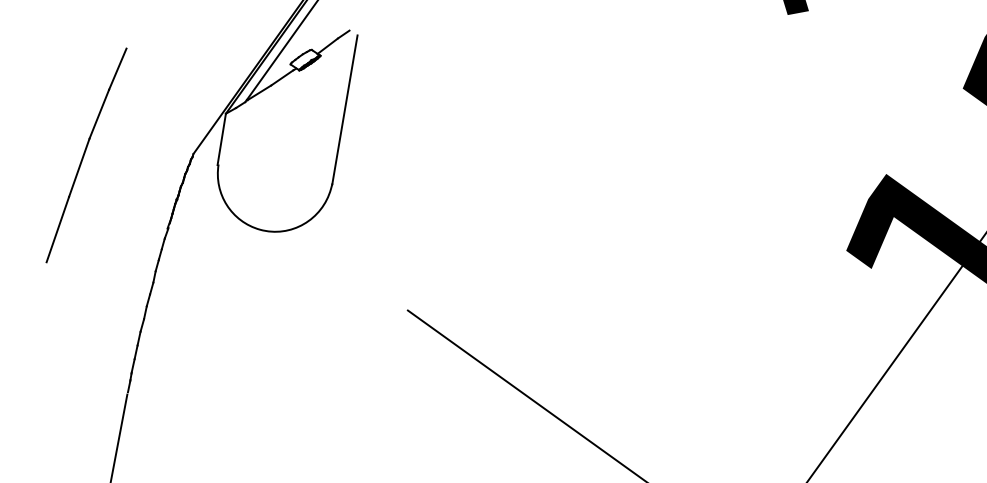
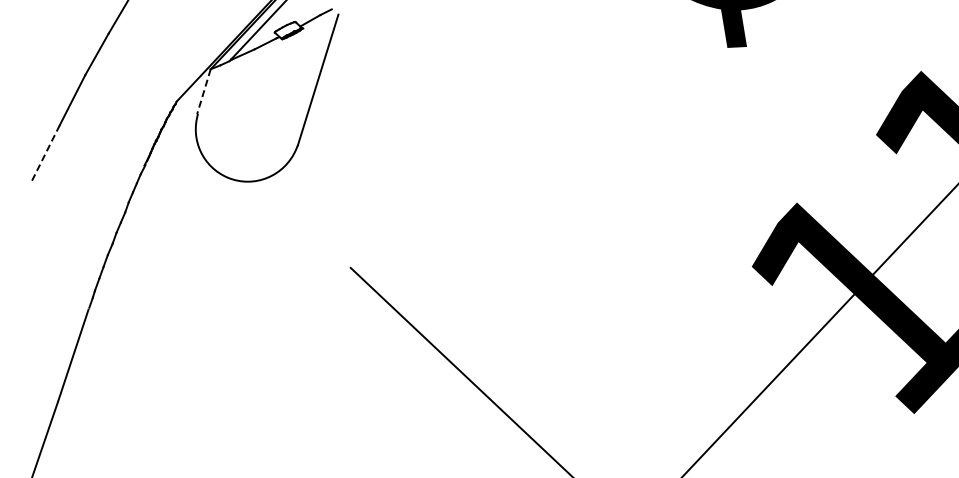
line: (221, 139) -> (203, 91), solid -> dashed
line: (57, 229) -> (45, 153), solid -> dashed

